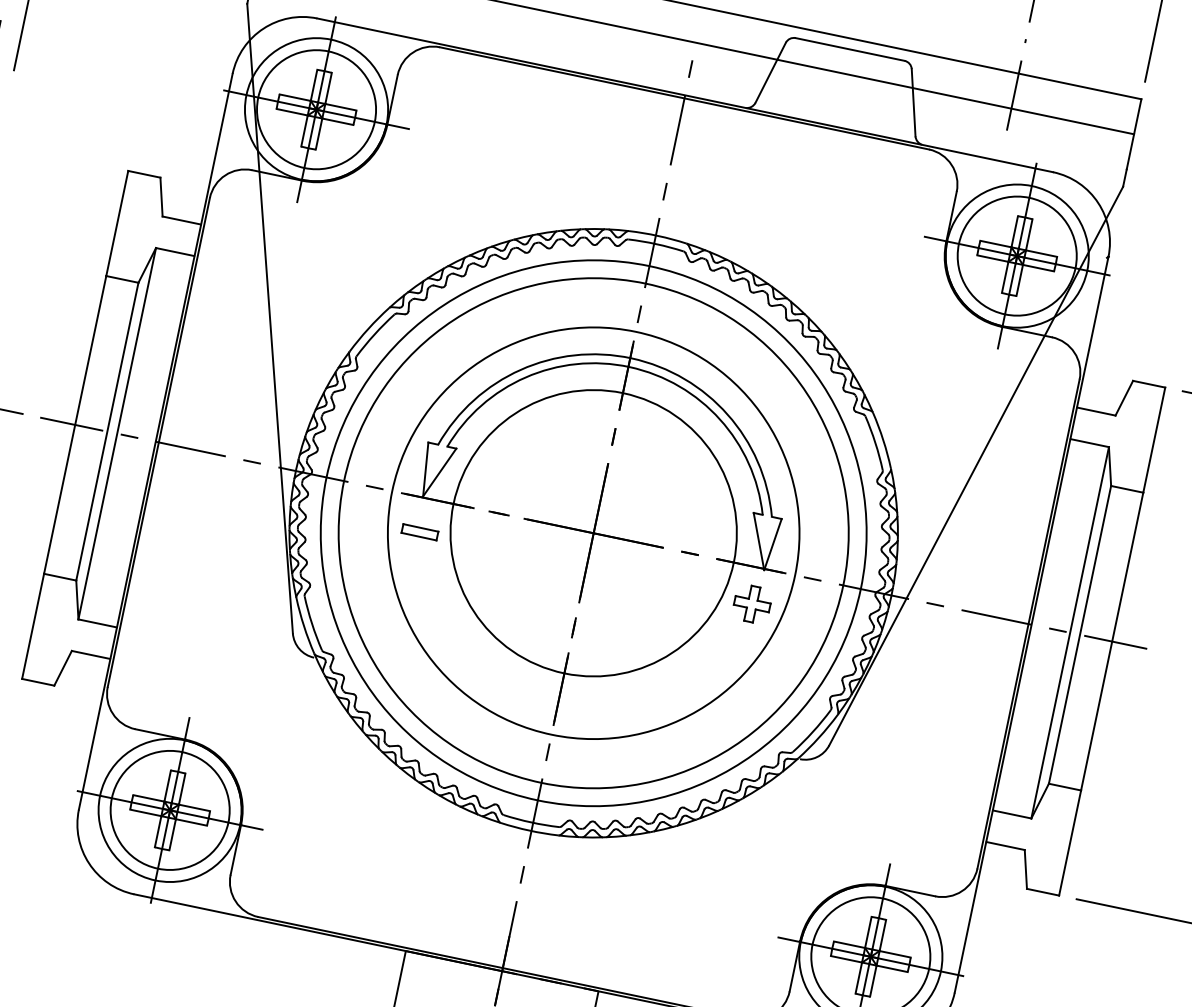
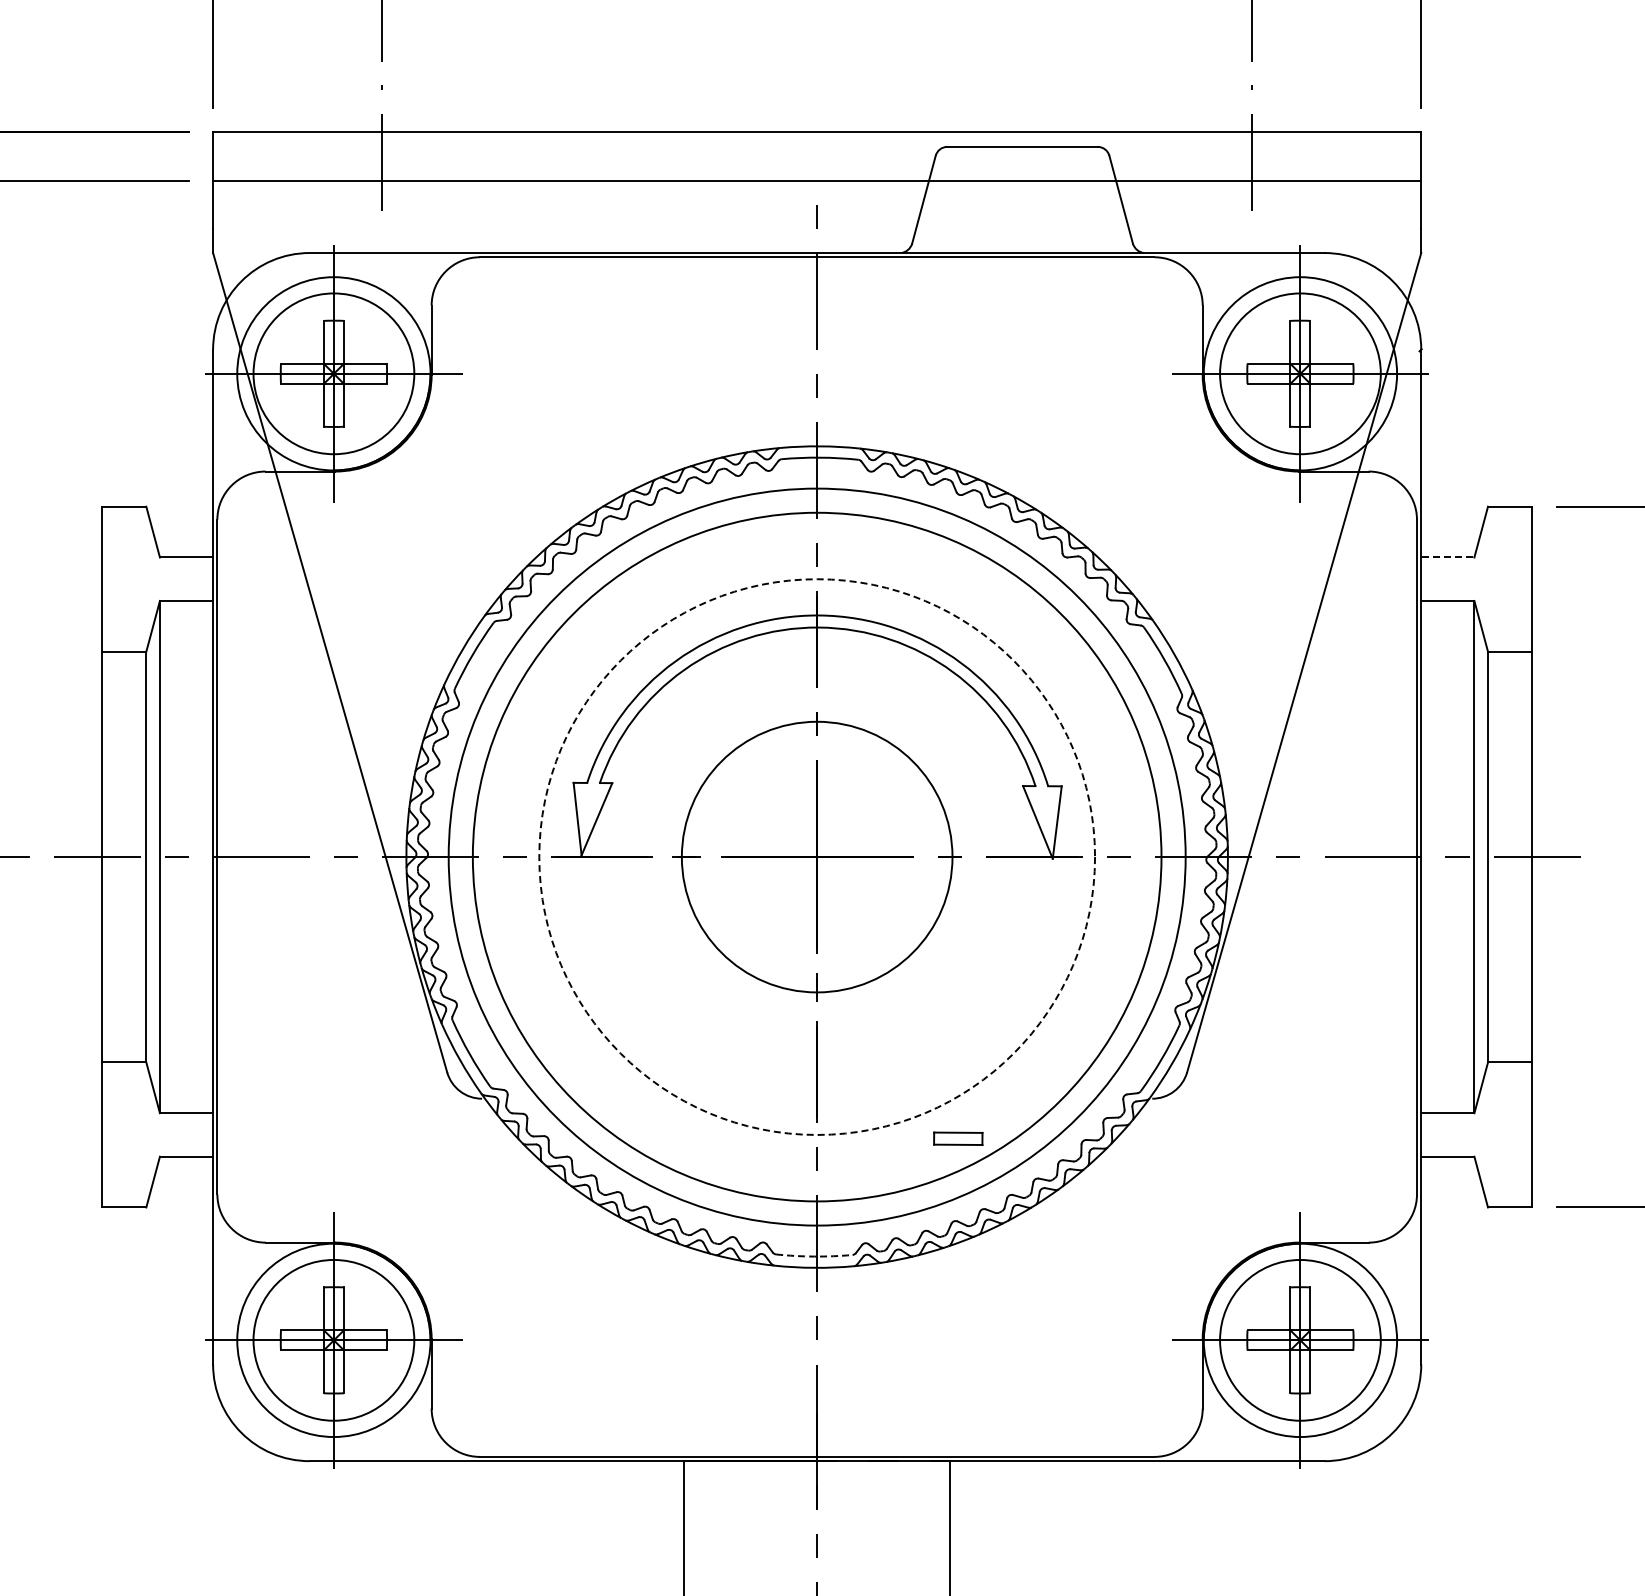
line: (1096, 411) -> (1448, 557), solid -> dashed
part: (420, 532) -> (958, 1138), moved
circle: (593, 532) -> (816, 856), size x0.7
circle: (594, 532) -> (817, 856), solid -> dashed
part: (752, 603) -> (1046, 906), removed
arc: (531, 822) -> (814, 1256), solid -> dashed

